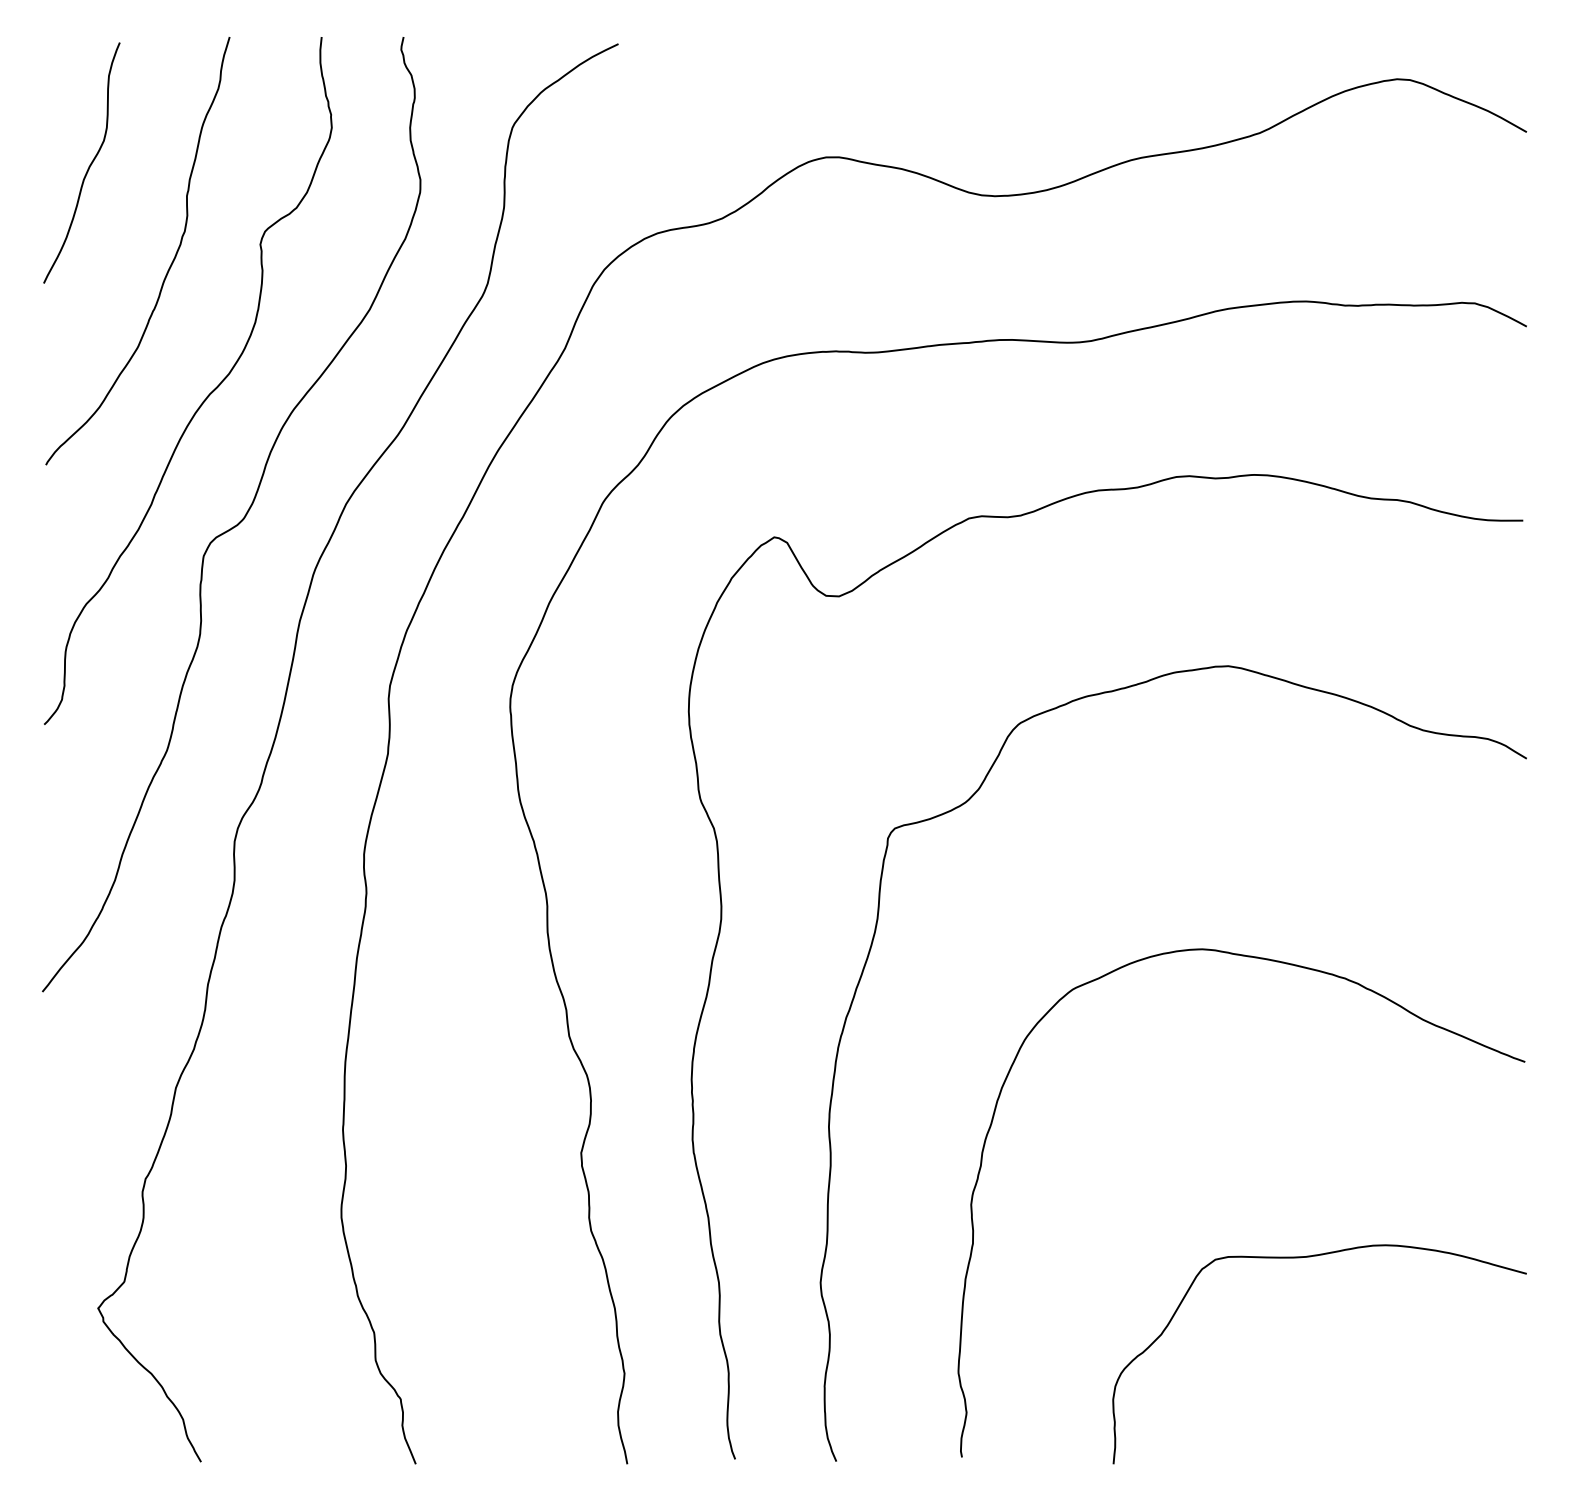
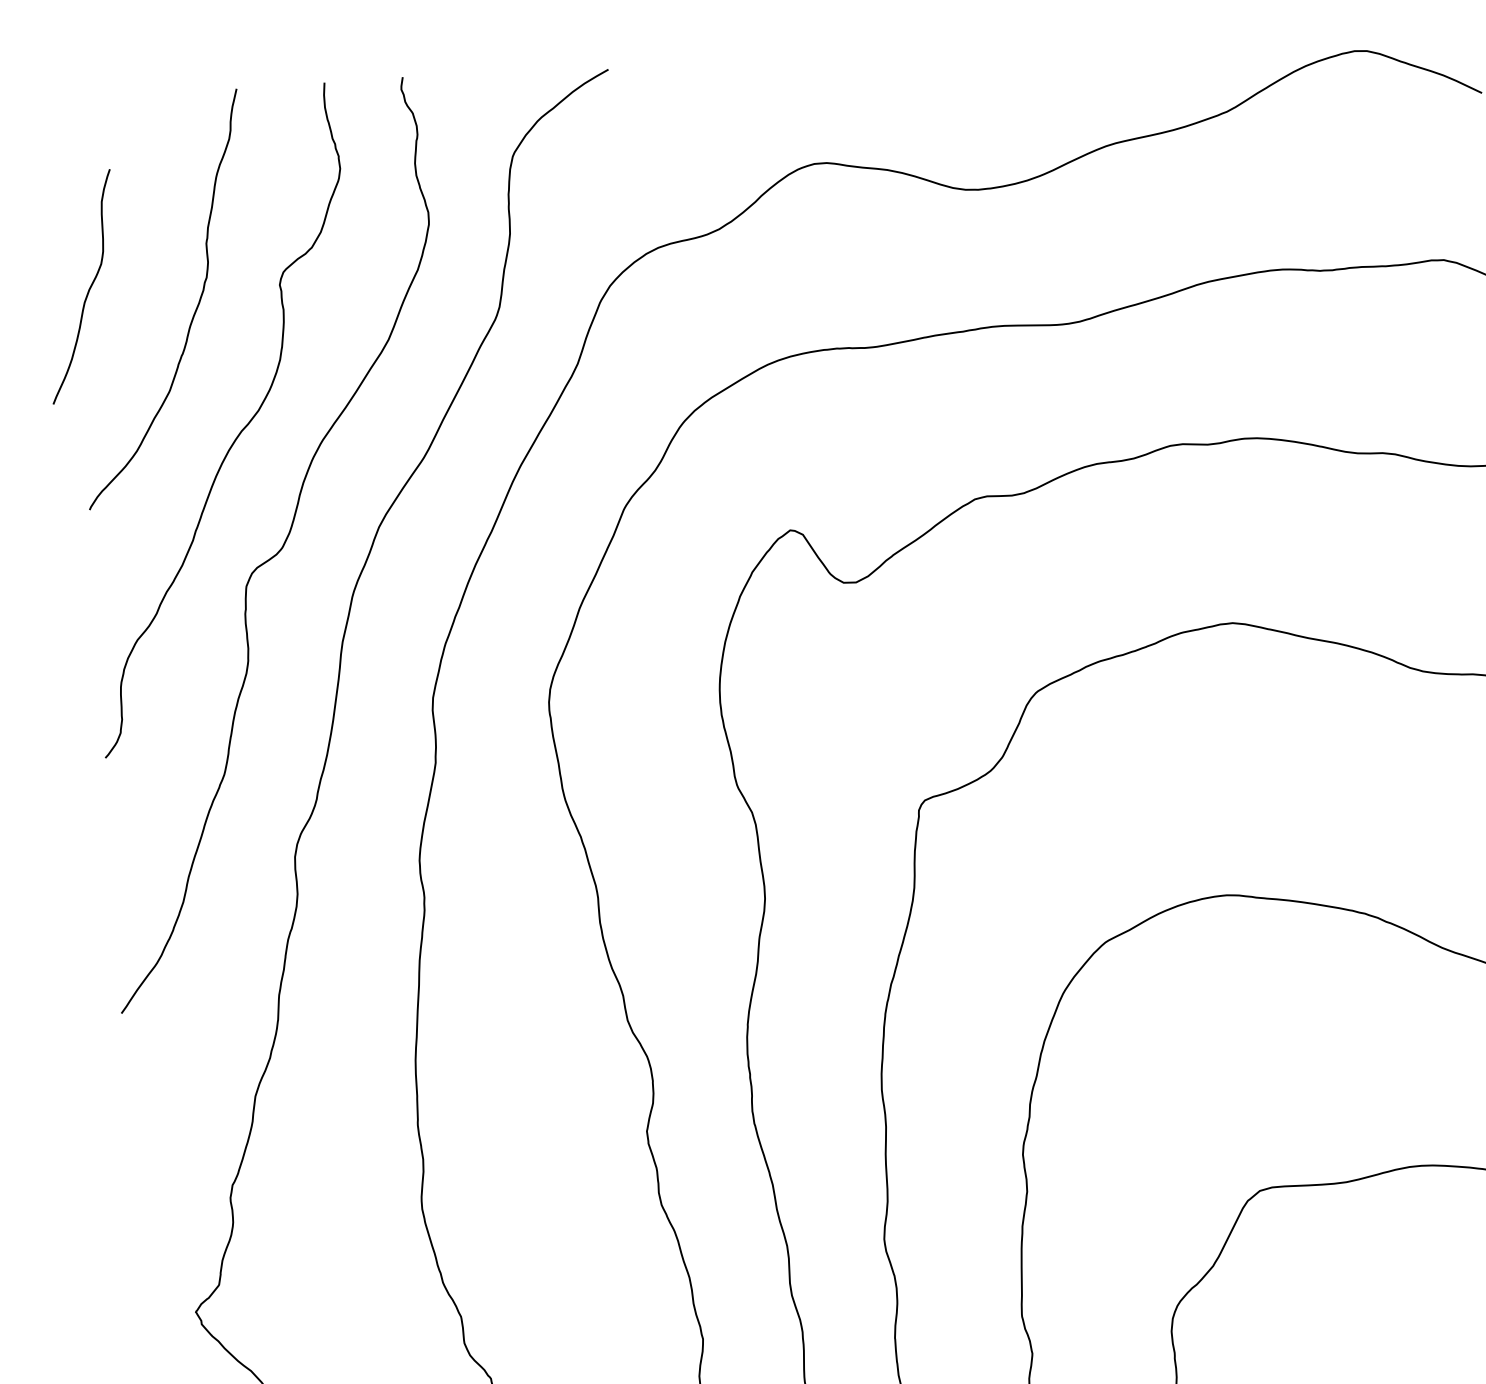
curve: (88, 166) -> (88, 289), moved

